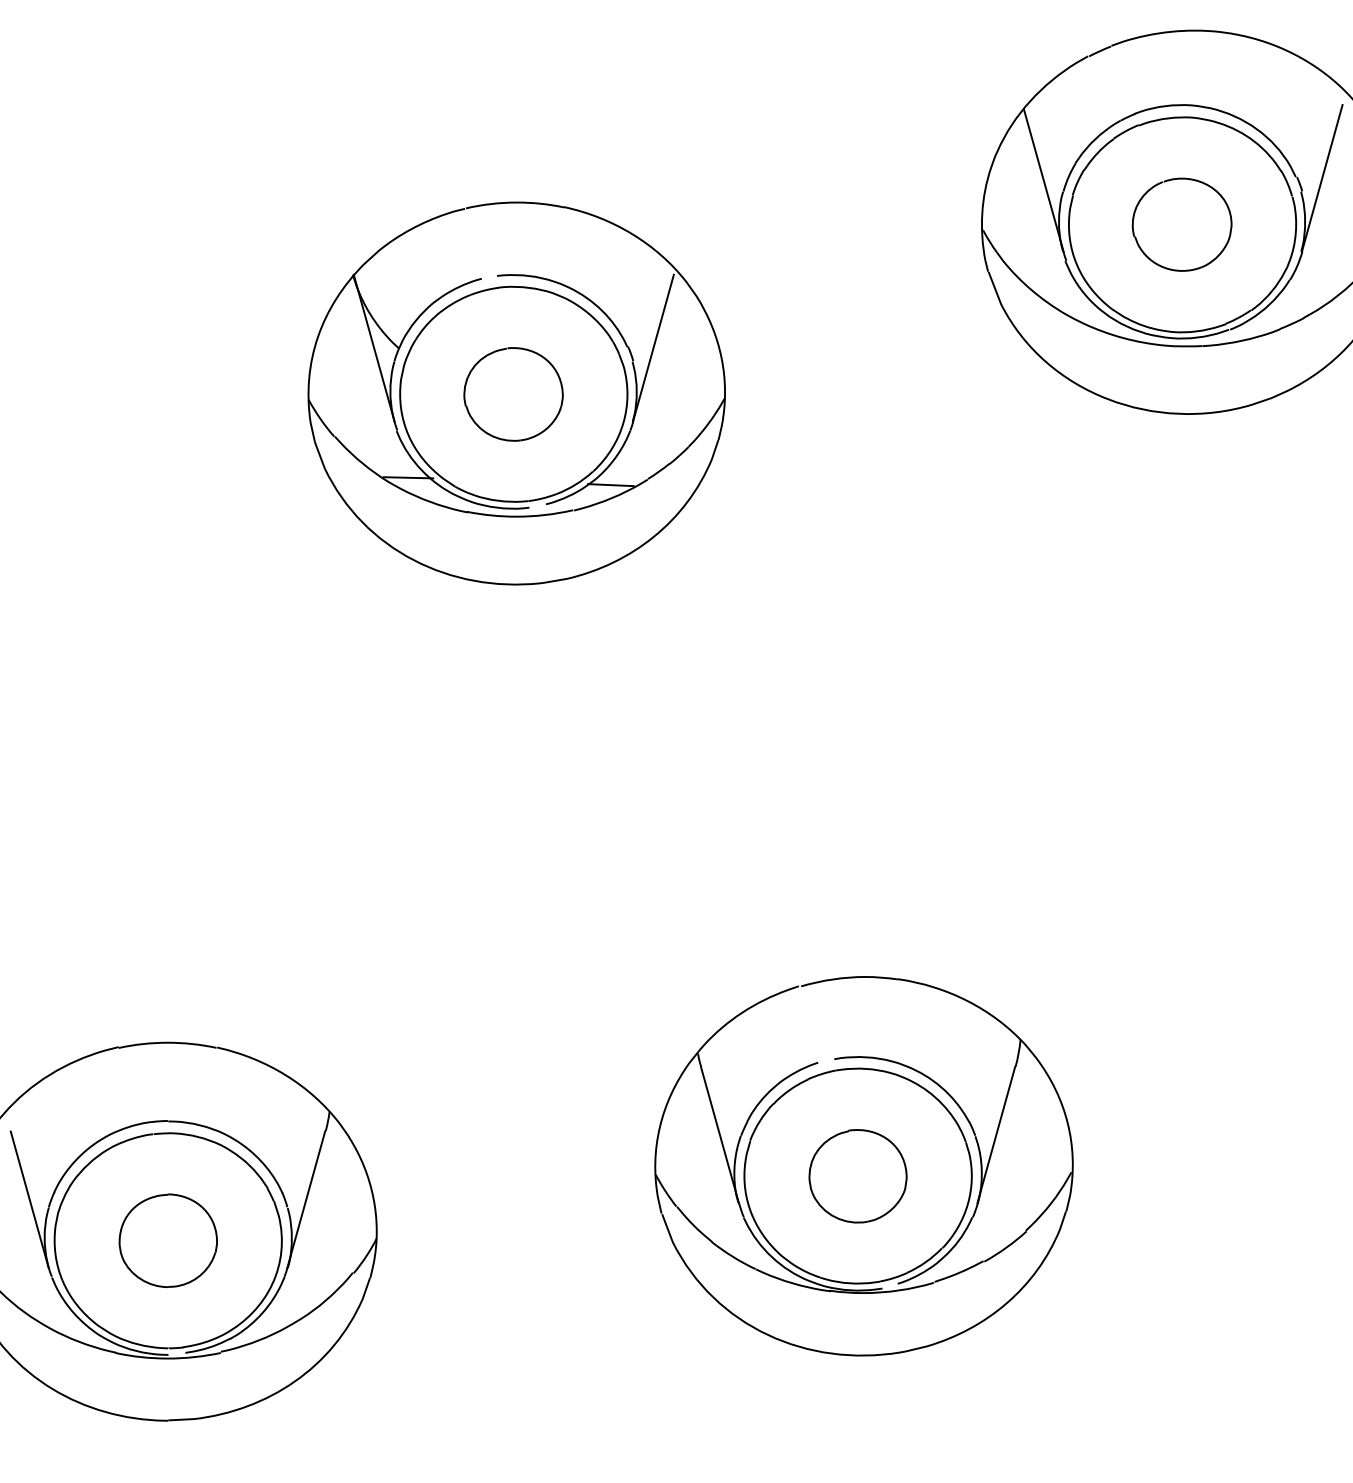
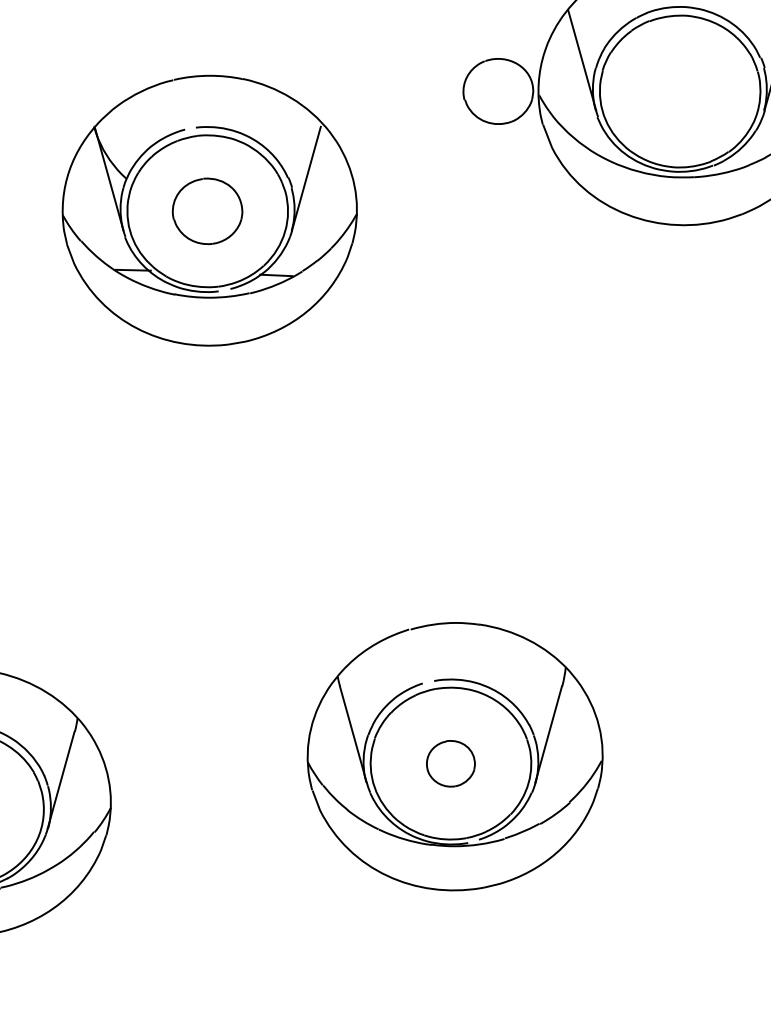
part: (1181, 224) -> (497, 91), moved
part: (857, 1176) -> (450, 763), size x0.7

